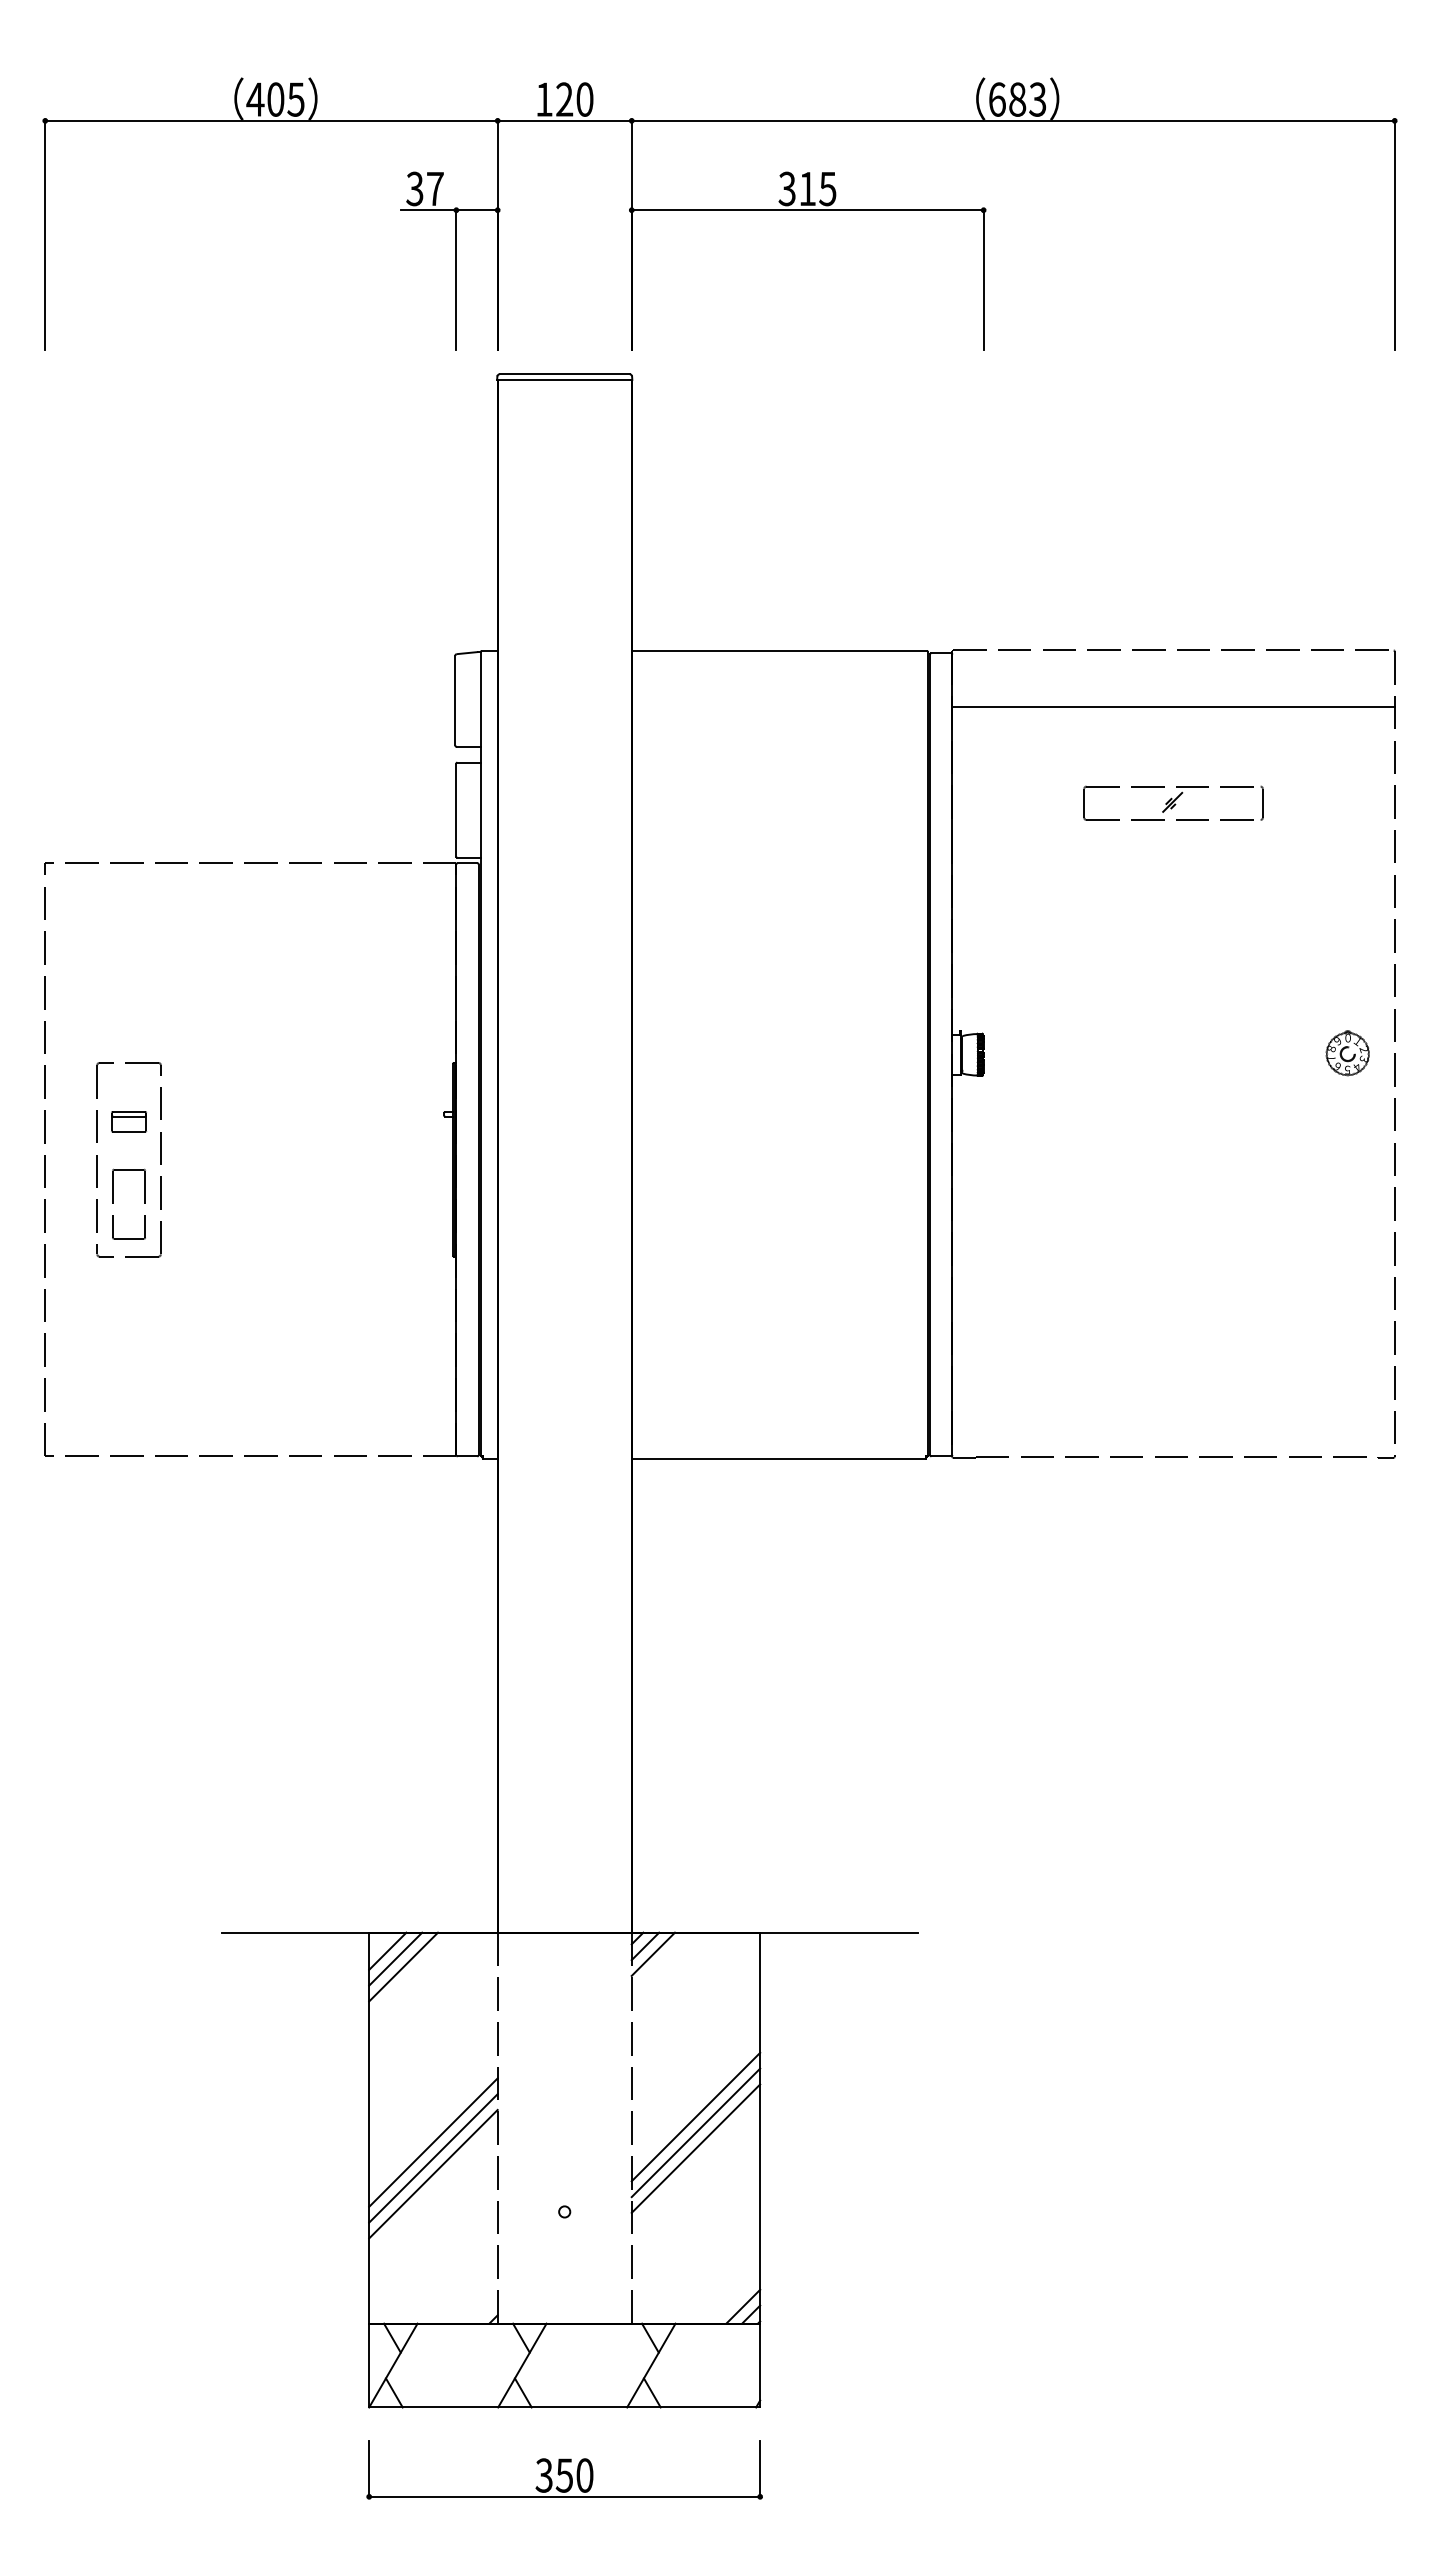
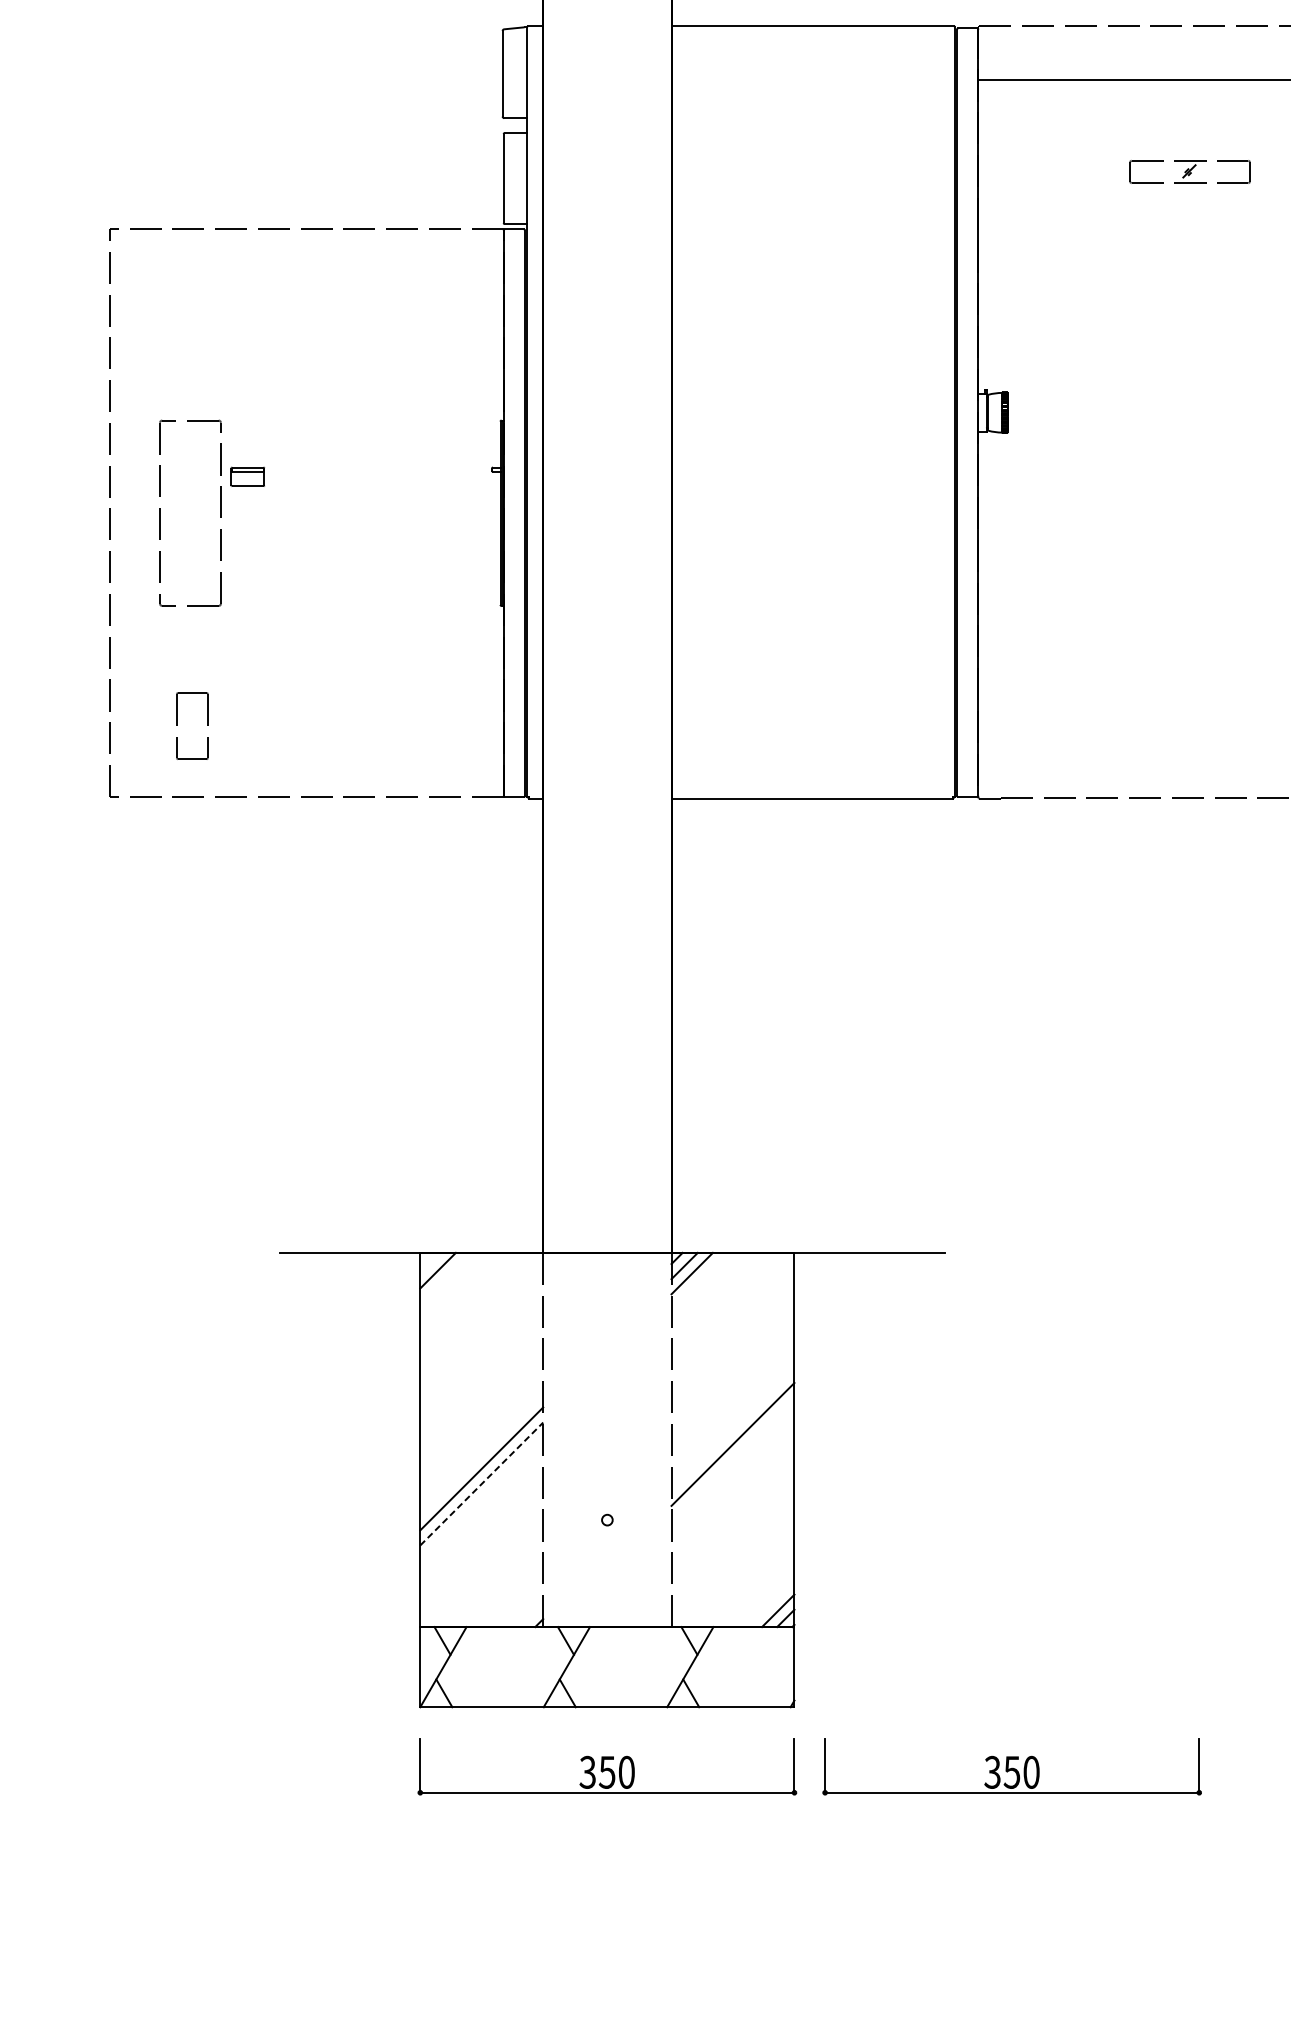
part: (1173, 802) -> (1190, 171), size x0.7
part: (128, 1121) -> (247, 476), moved
part: (113, 1203) -> (177, 725), moved
line: (395, 1958) -> (445, 1277), removed
line: (403, 1966) -> (453, 1285), removed
line: (695, 2116) -> (732, 1428), removed
line: (433, 2142) -> (481, 1453), removed
line: (695, 2148) -> (732, 1459), removed
line: (433, 2174) -> (481, 1484), solid -> dashed
part: (987, 2469) -> (1012, 1766), added

